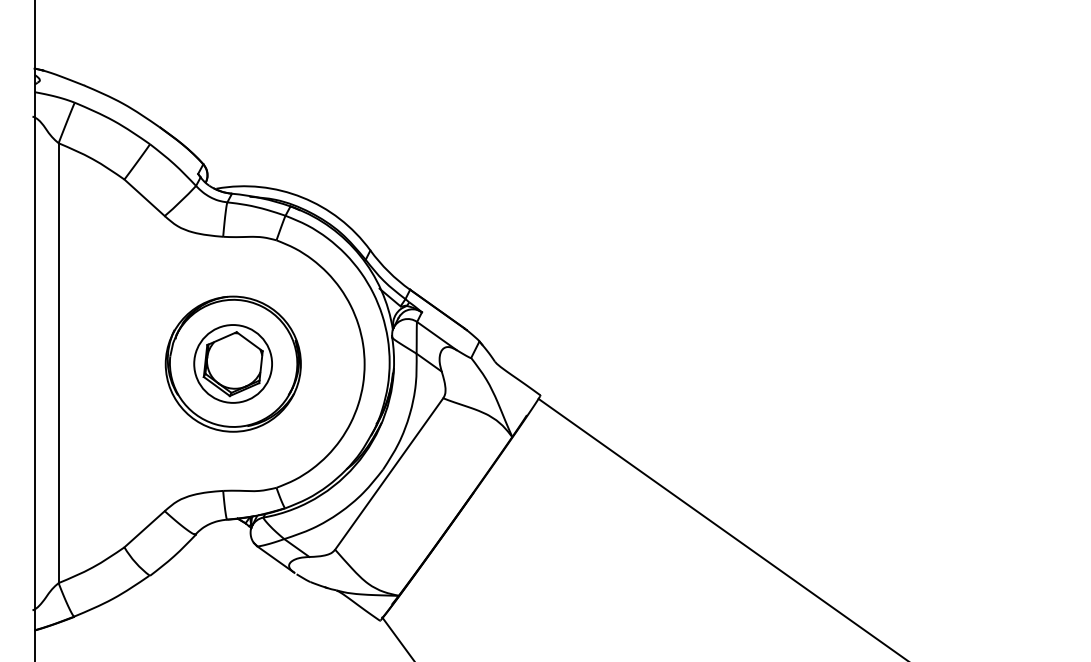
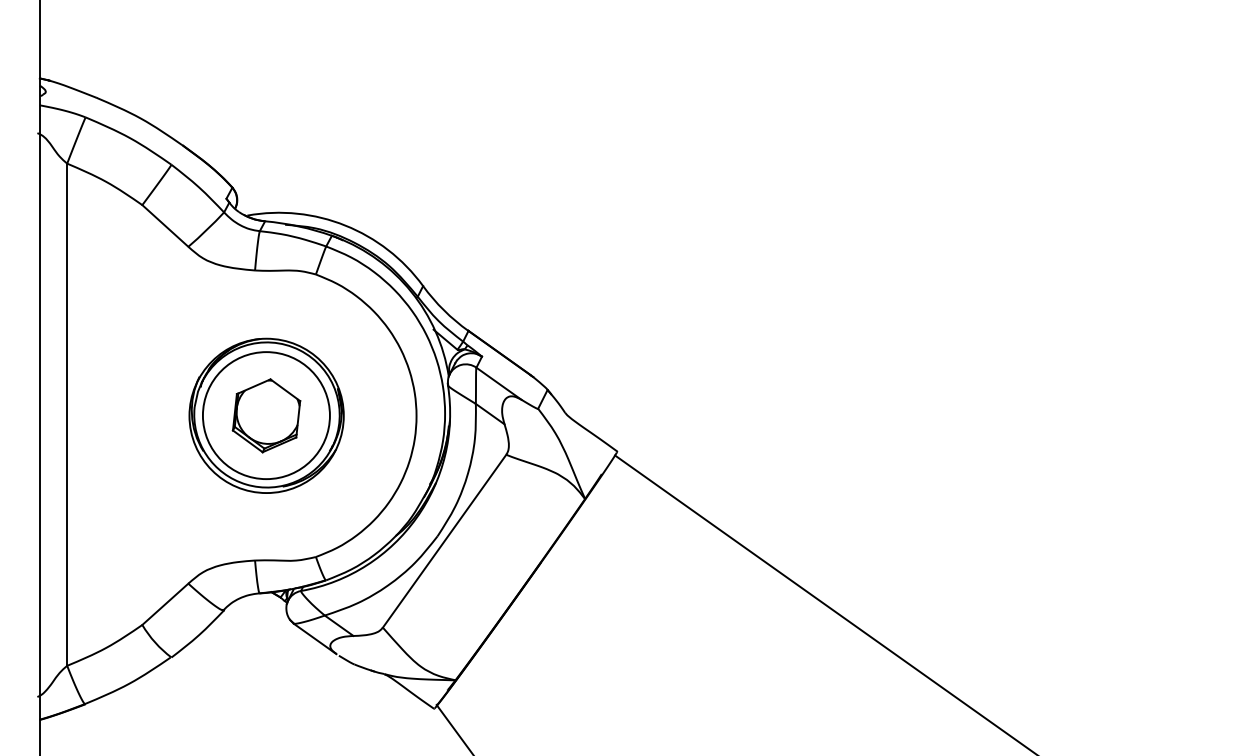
circle: (232, 363) -> (265, 415), size x1.43

